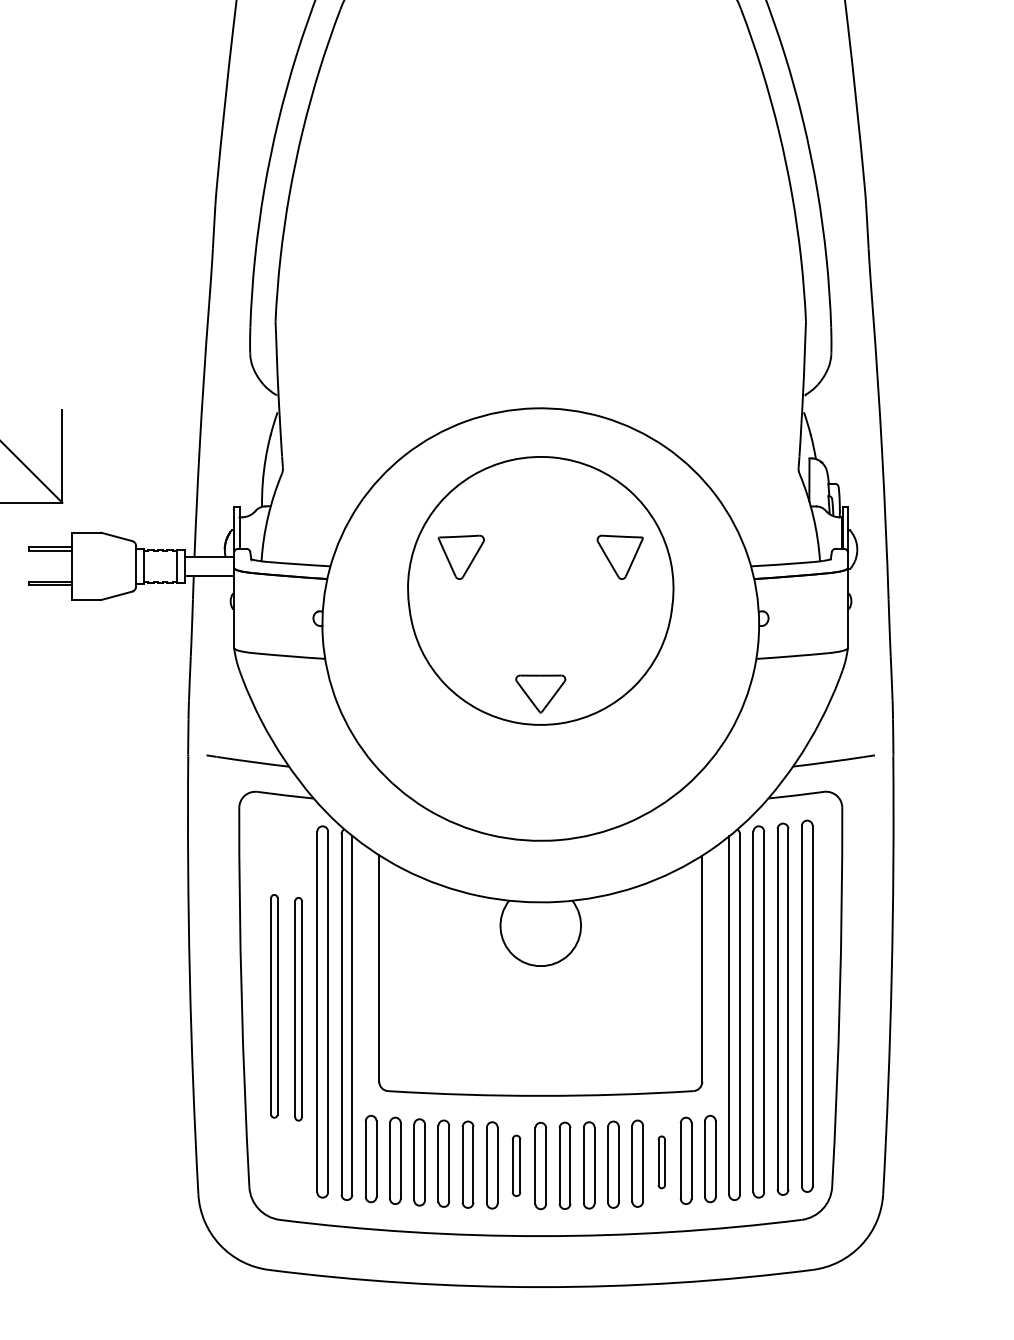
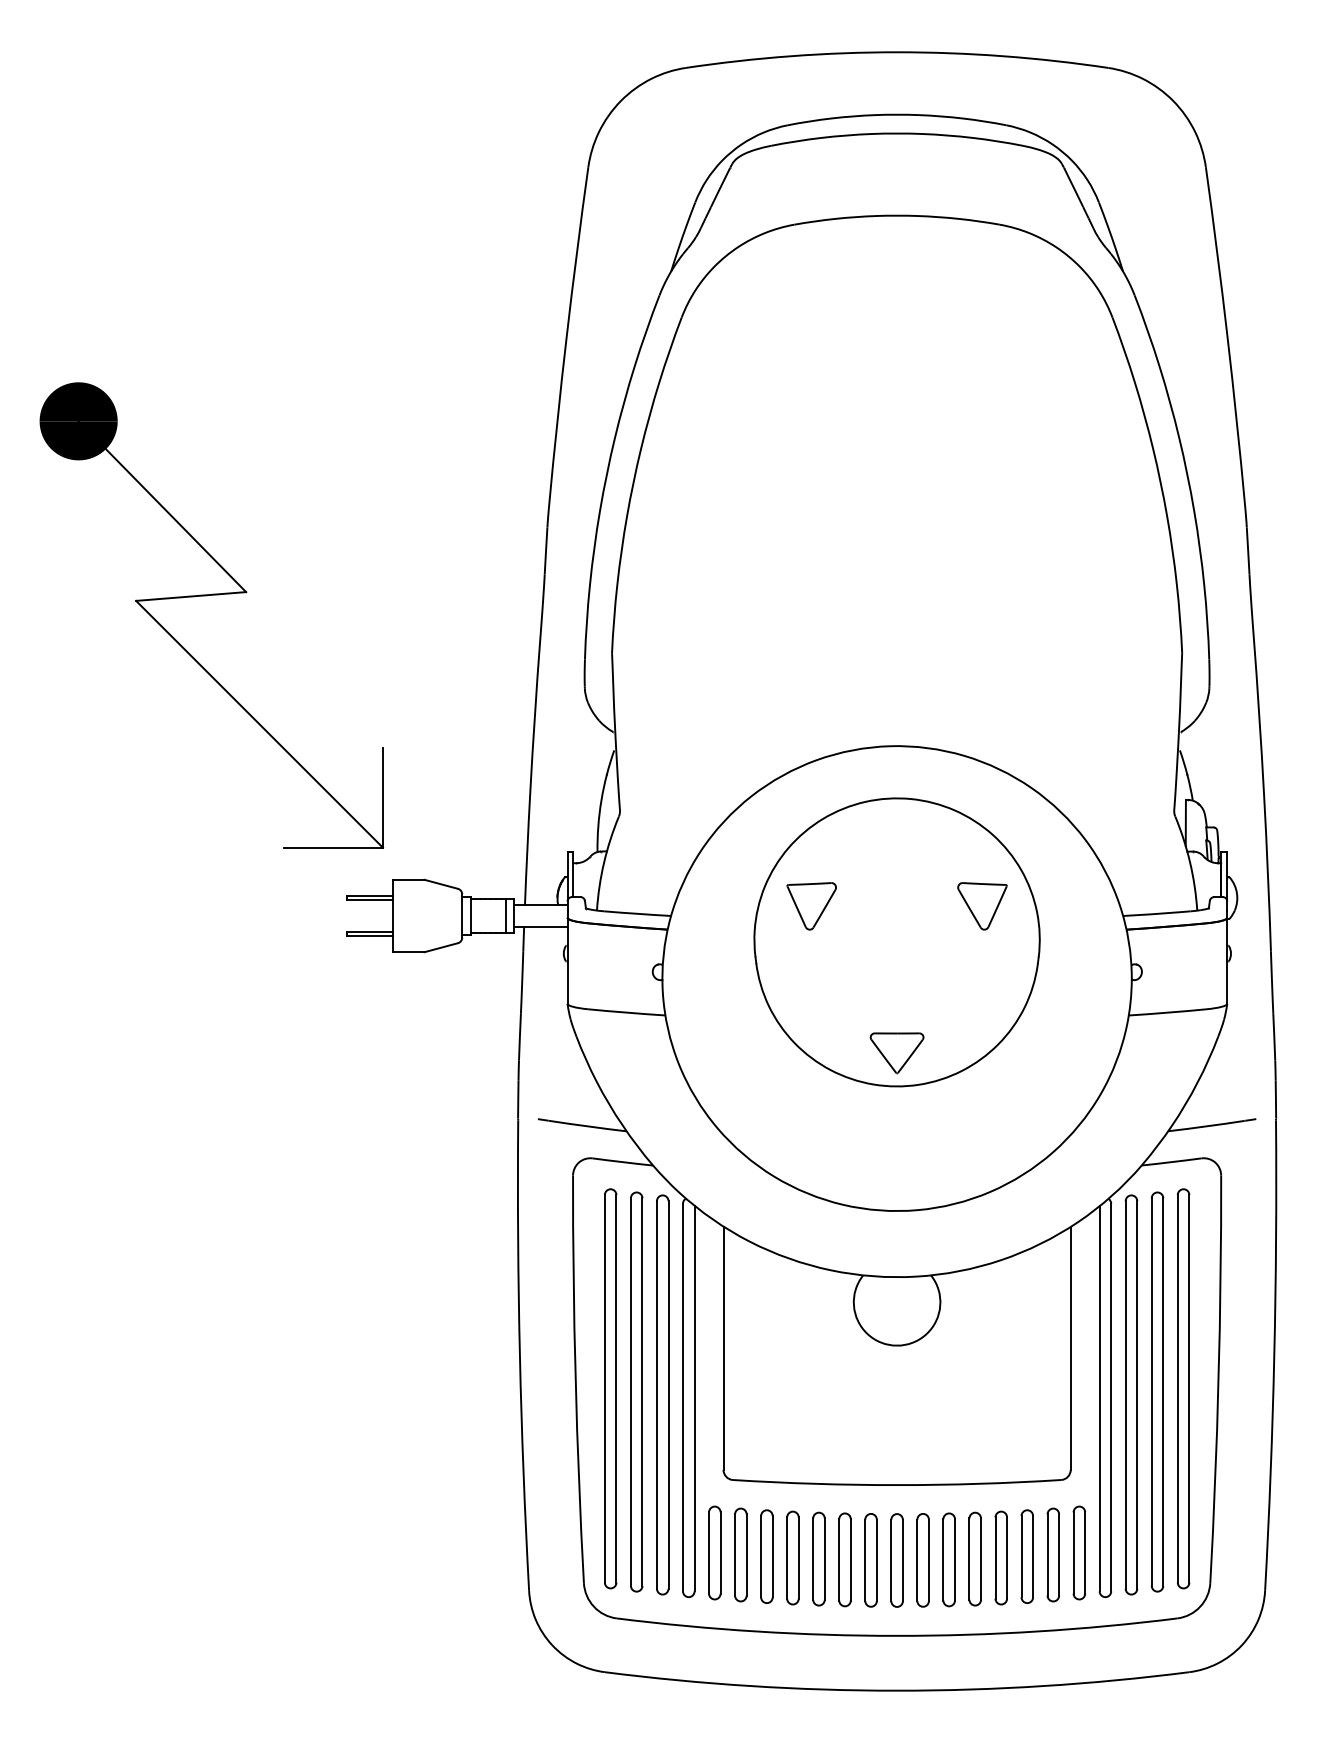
part: (274, 1005) -> (610, 1388), size x1.67
part: (298, 1008) -> (636, 1391), size x1.67
part: (661, 1162) -> (1026, 1556), size x1.67
part: (516, 1166) -> (870, 1560), size x1.43

